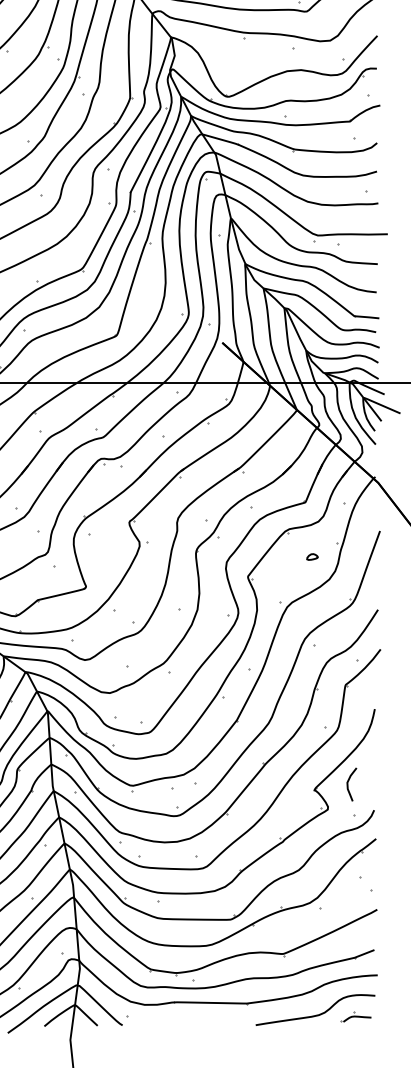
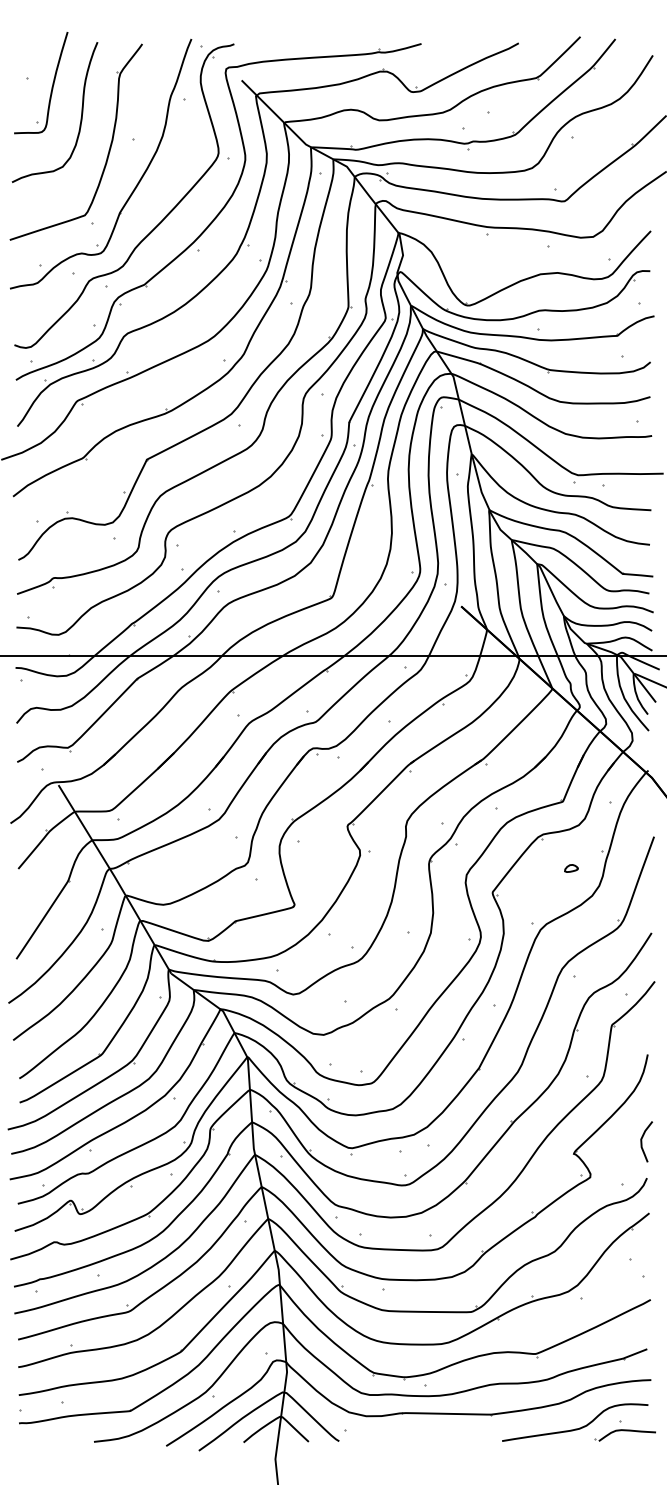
curve: (348, 784) -> (642, 1141), moved
part: (355, 1016) -> (624, 1430), size x1.67

